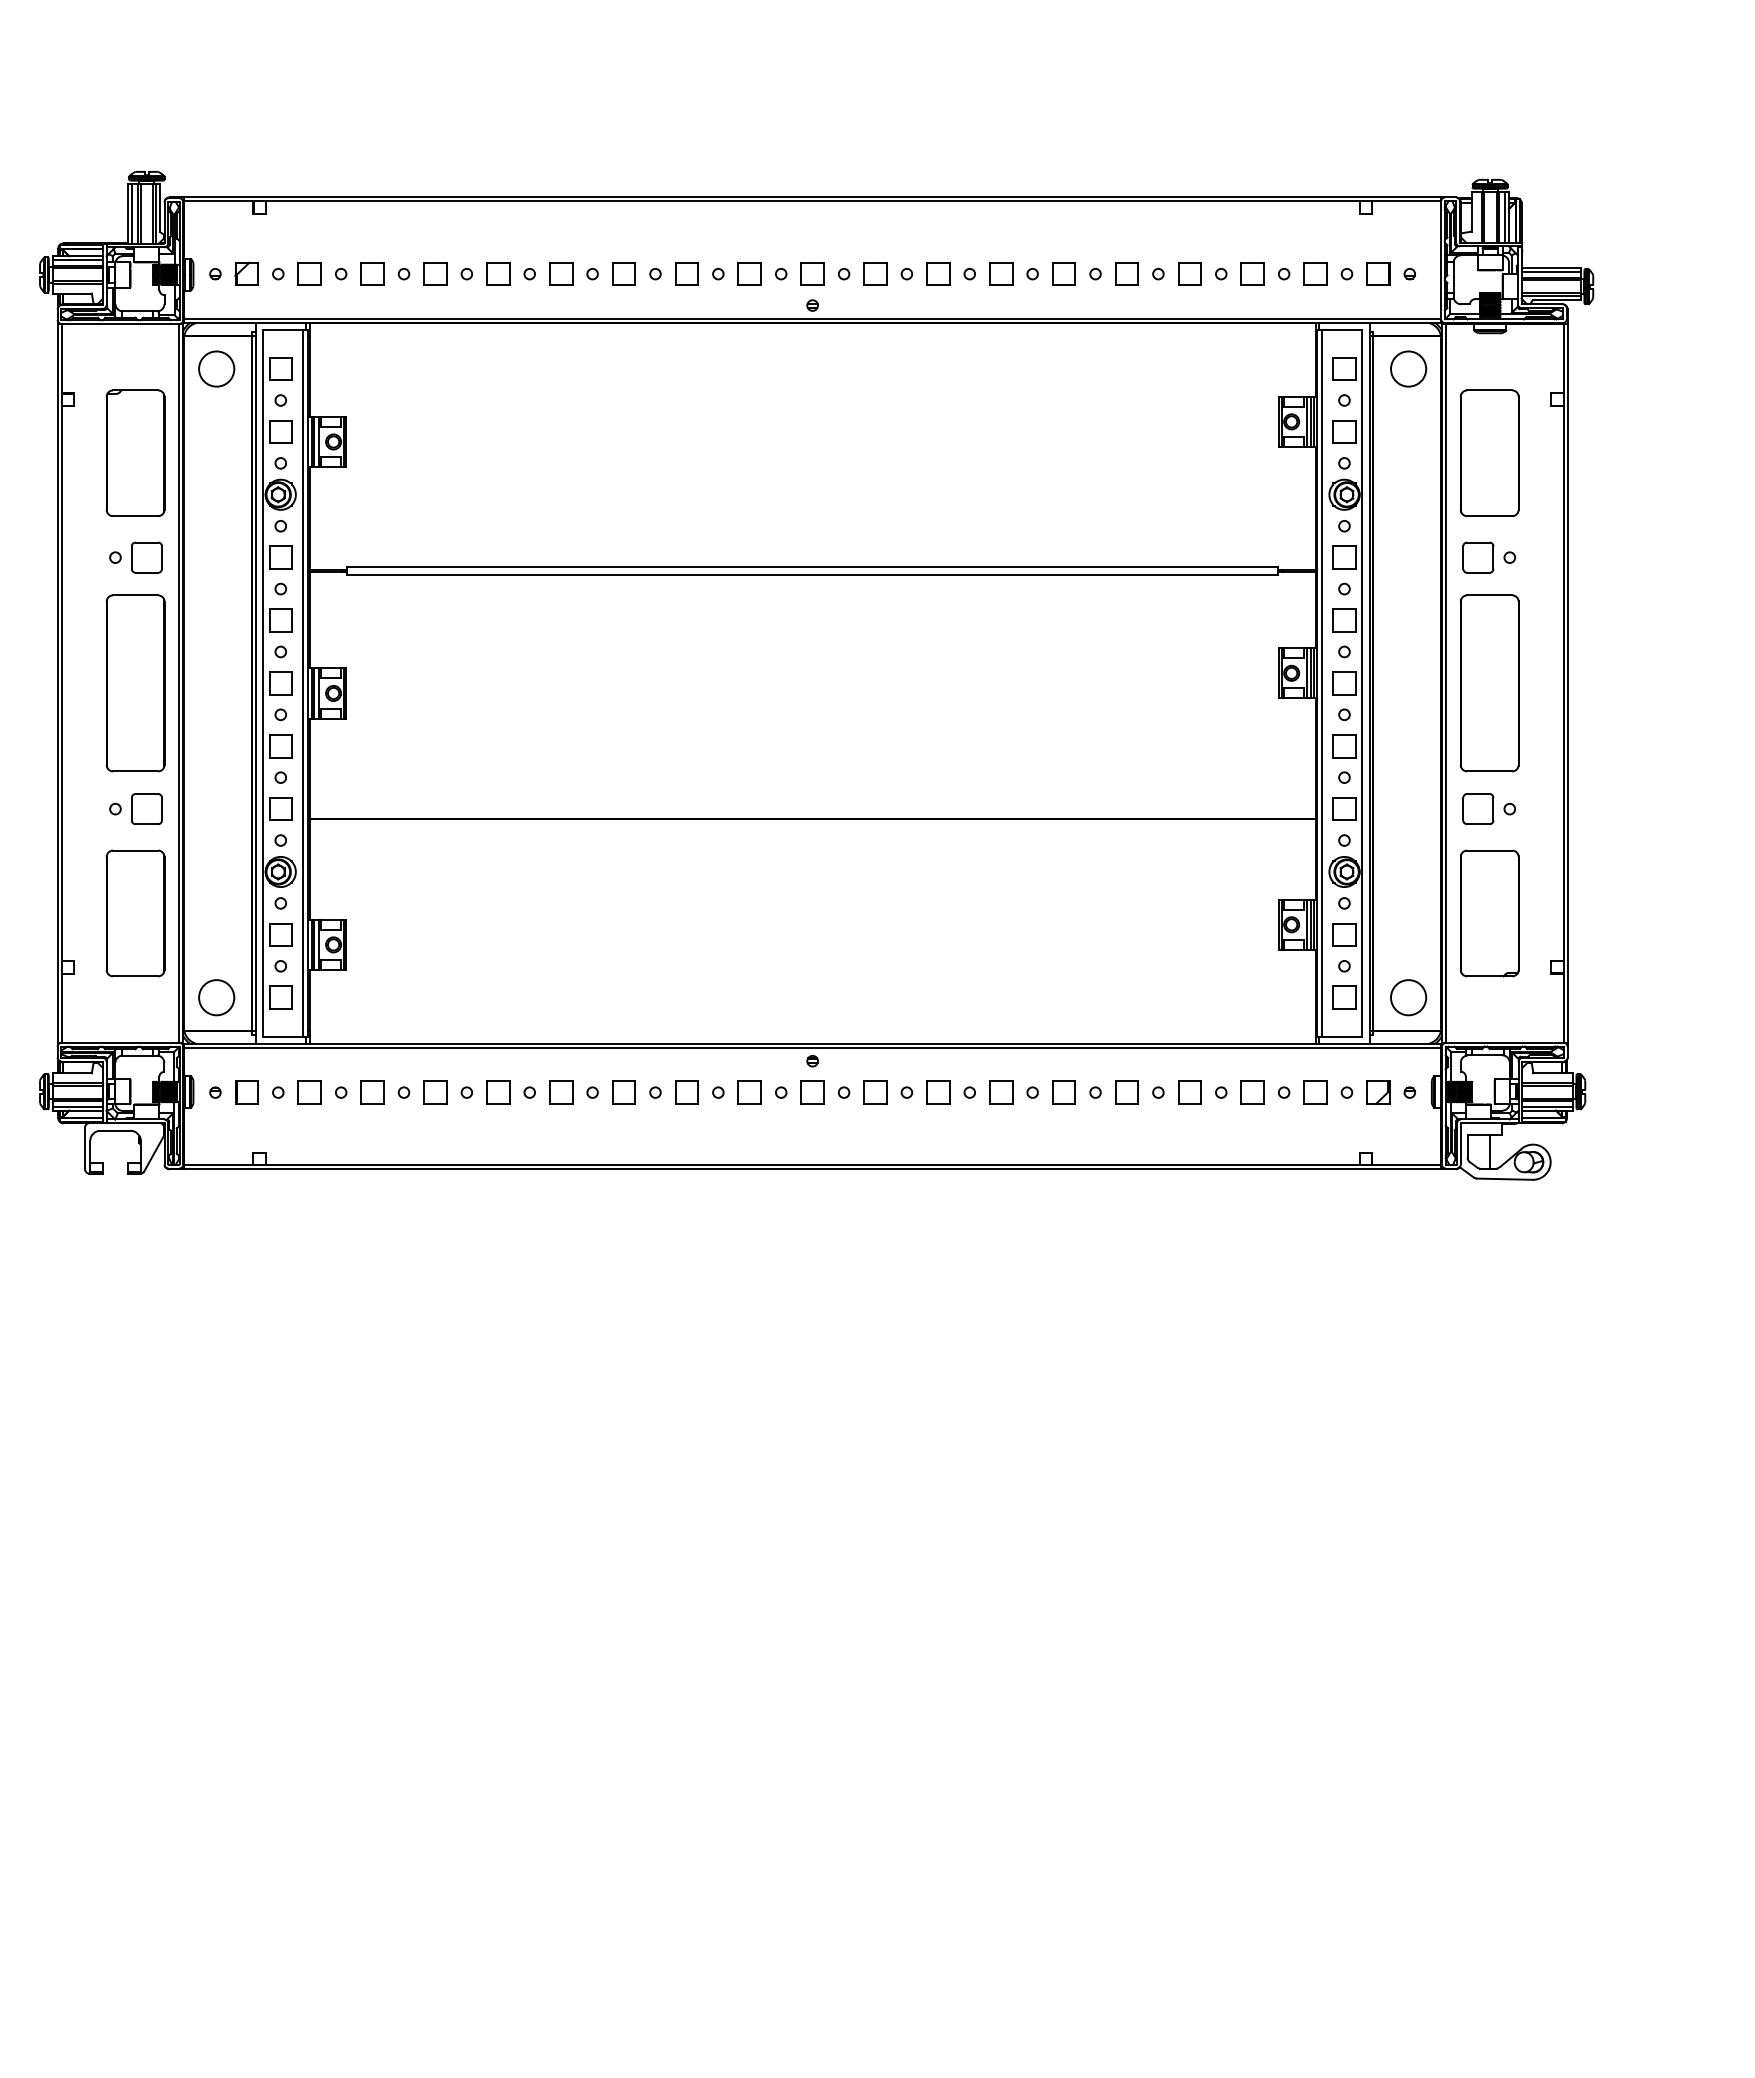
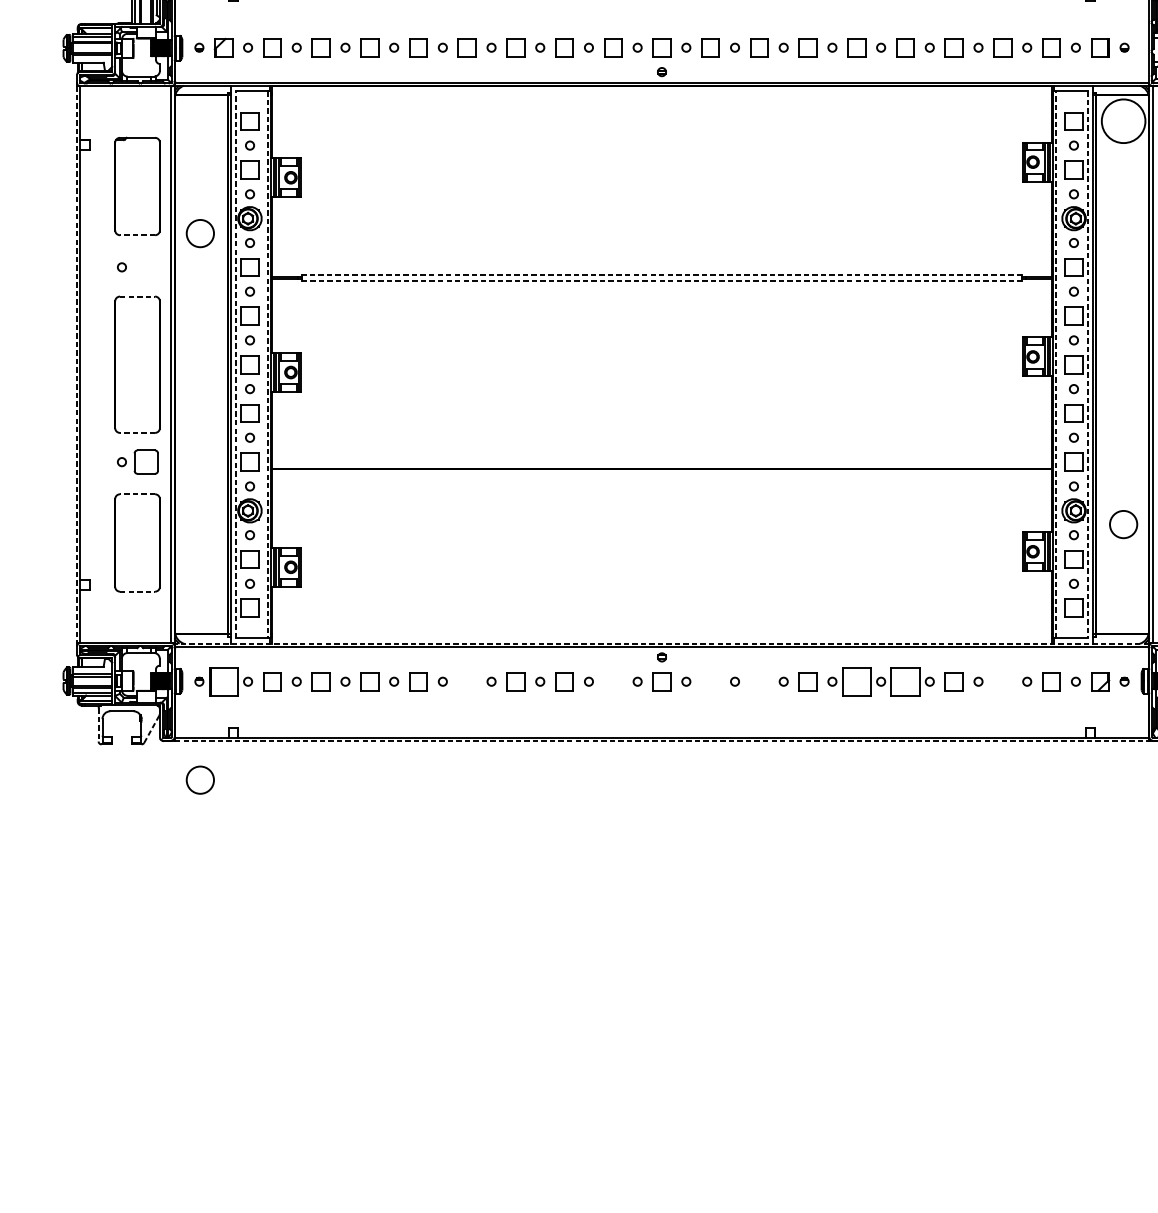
circle: (216, 368) -> (200, 233), moved
circle: (1408, 368) -> (1123, 120), size x1.6
line: (135, 516) -> (137, 235), solid -> dashed
part: (146, 557) -> (146, 267), removed
line: (812, 567) -> (661, 274), solid -> dashed
line: (813, 574) -> (662, 280), solid -> dashed
line: (135, 595) -> (137, 296), solid -> dashed
line: (263, 682) -> (236, 364), solid -> dashed
line: (1321, 682) -> (1056, 364), solid -> dashed
line: (57, 683) -> (77, 364), solid -> dashed
line: (303, 683) -> (267, 364), solid -> dashed
line: (1362, 683) -> (1087, 364), solid -> dashed
line: (135, 771) -> (137, 433), solid -> dashed
line: (135, 850) -> (137, 494), solid -> dashed
line: (135, 976) -> (137, 591), solid -> dashed
circle: (216, 997) -> (200, 780), moved
circle: (1408, 997) -> (1123, 524), moved
line: (812, 1043) -> (661, 643), solid -> dashed
part: (246, 1092) -> (223, 681), size x1.6
part: (561, 1092) -> (467, 681), removed
part: (749, 1092) -> (613, 681), removed
part: (875, 1092) -> (710, 681), removed
part: (938, 1092) -> (759, 681), removed
part: (1063, 1092) -> (856, 681), size x1.6
part: (1126, 1092) -> (905, 681), size x1.6
part: (1252, 1092) -> (1002, 681), removed
line: (85, 1148) -> (98, 725), solid -> dashed
line: (153, 1154) -> (151, 729), solid -> dashed
line: (812, 1169) -> (661, 741), solid -> dashed

